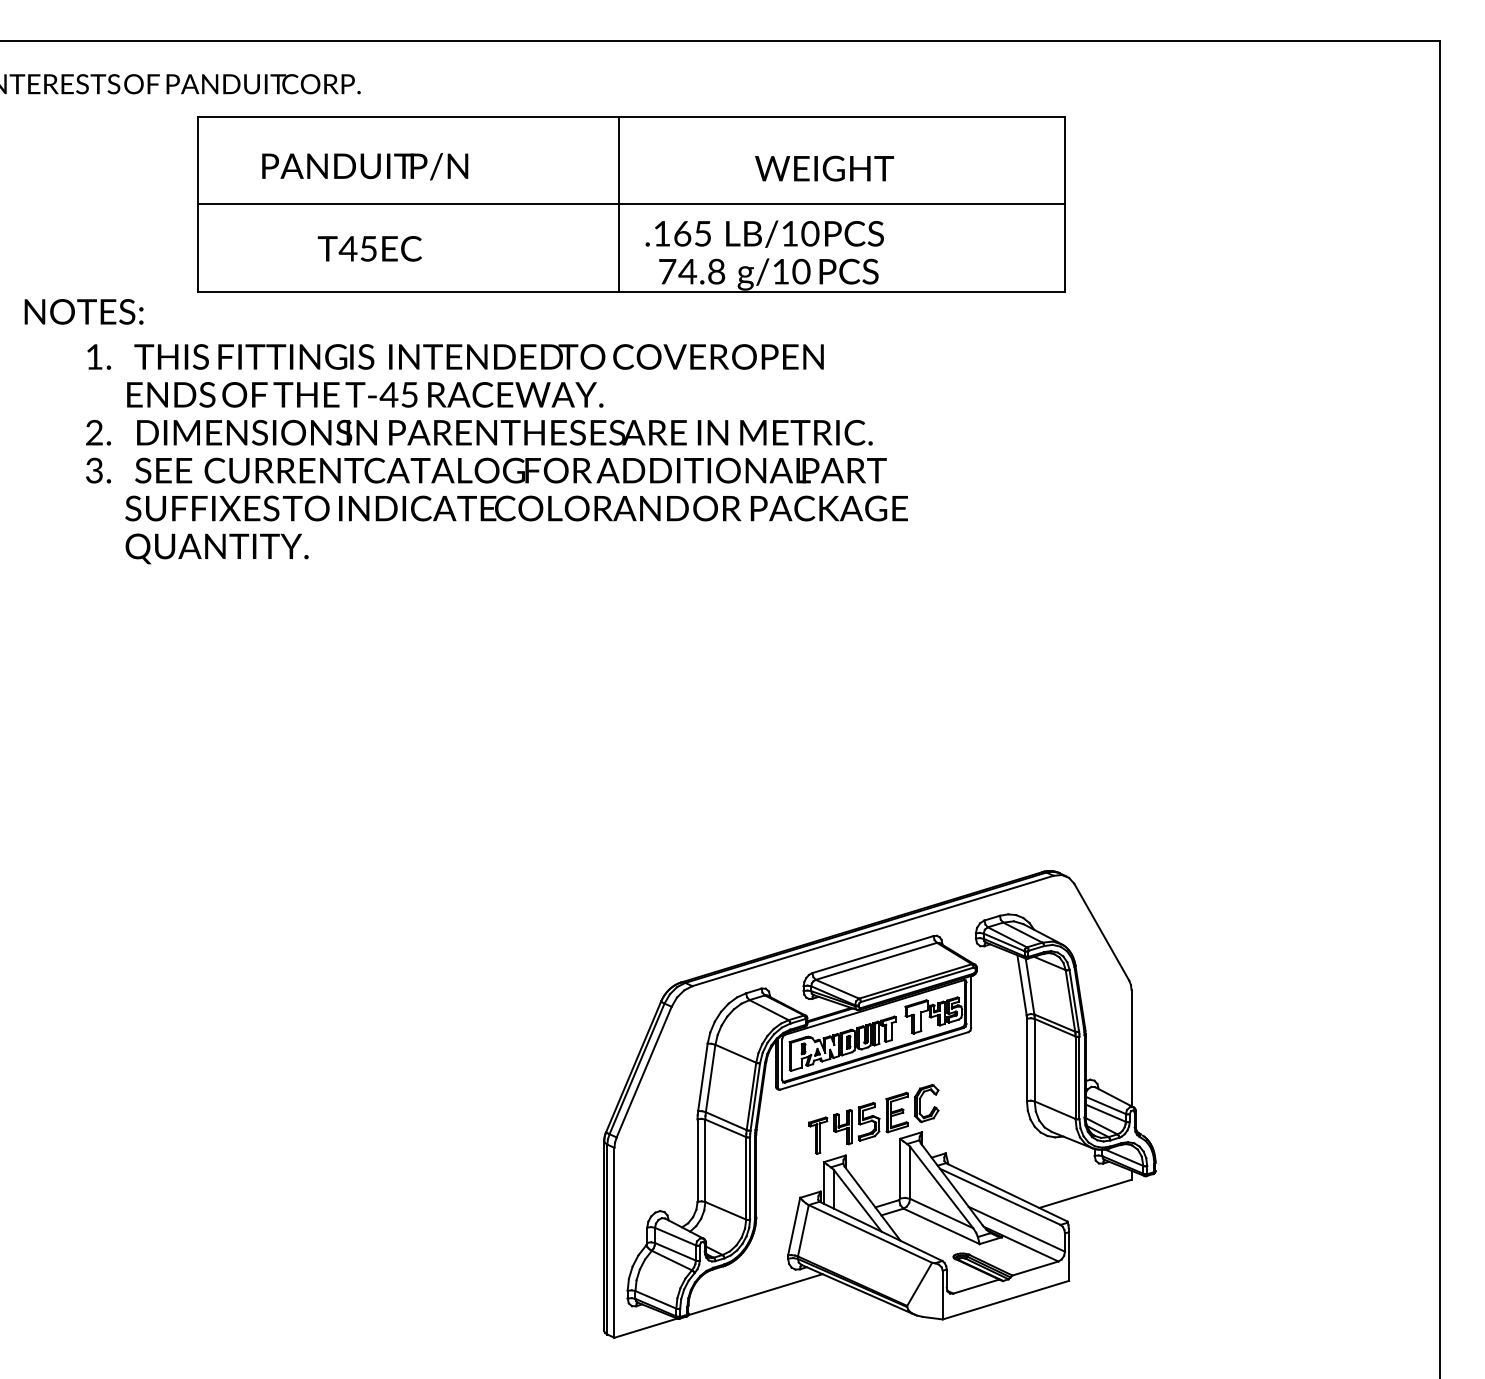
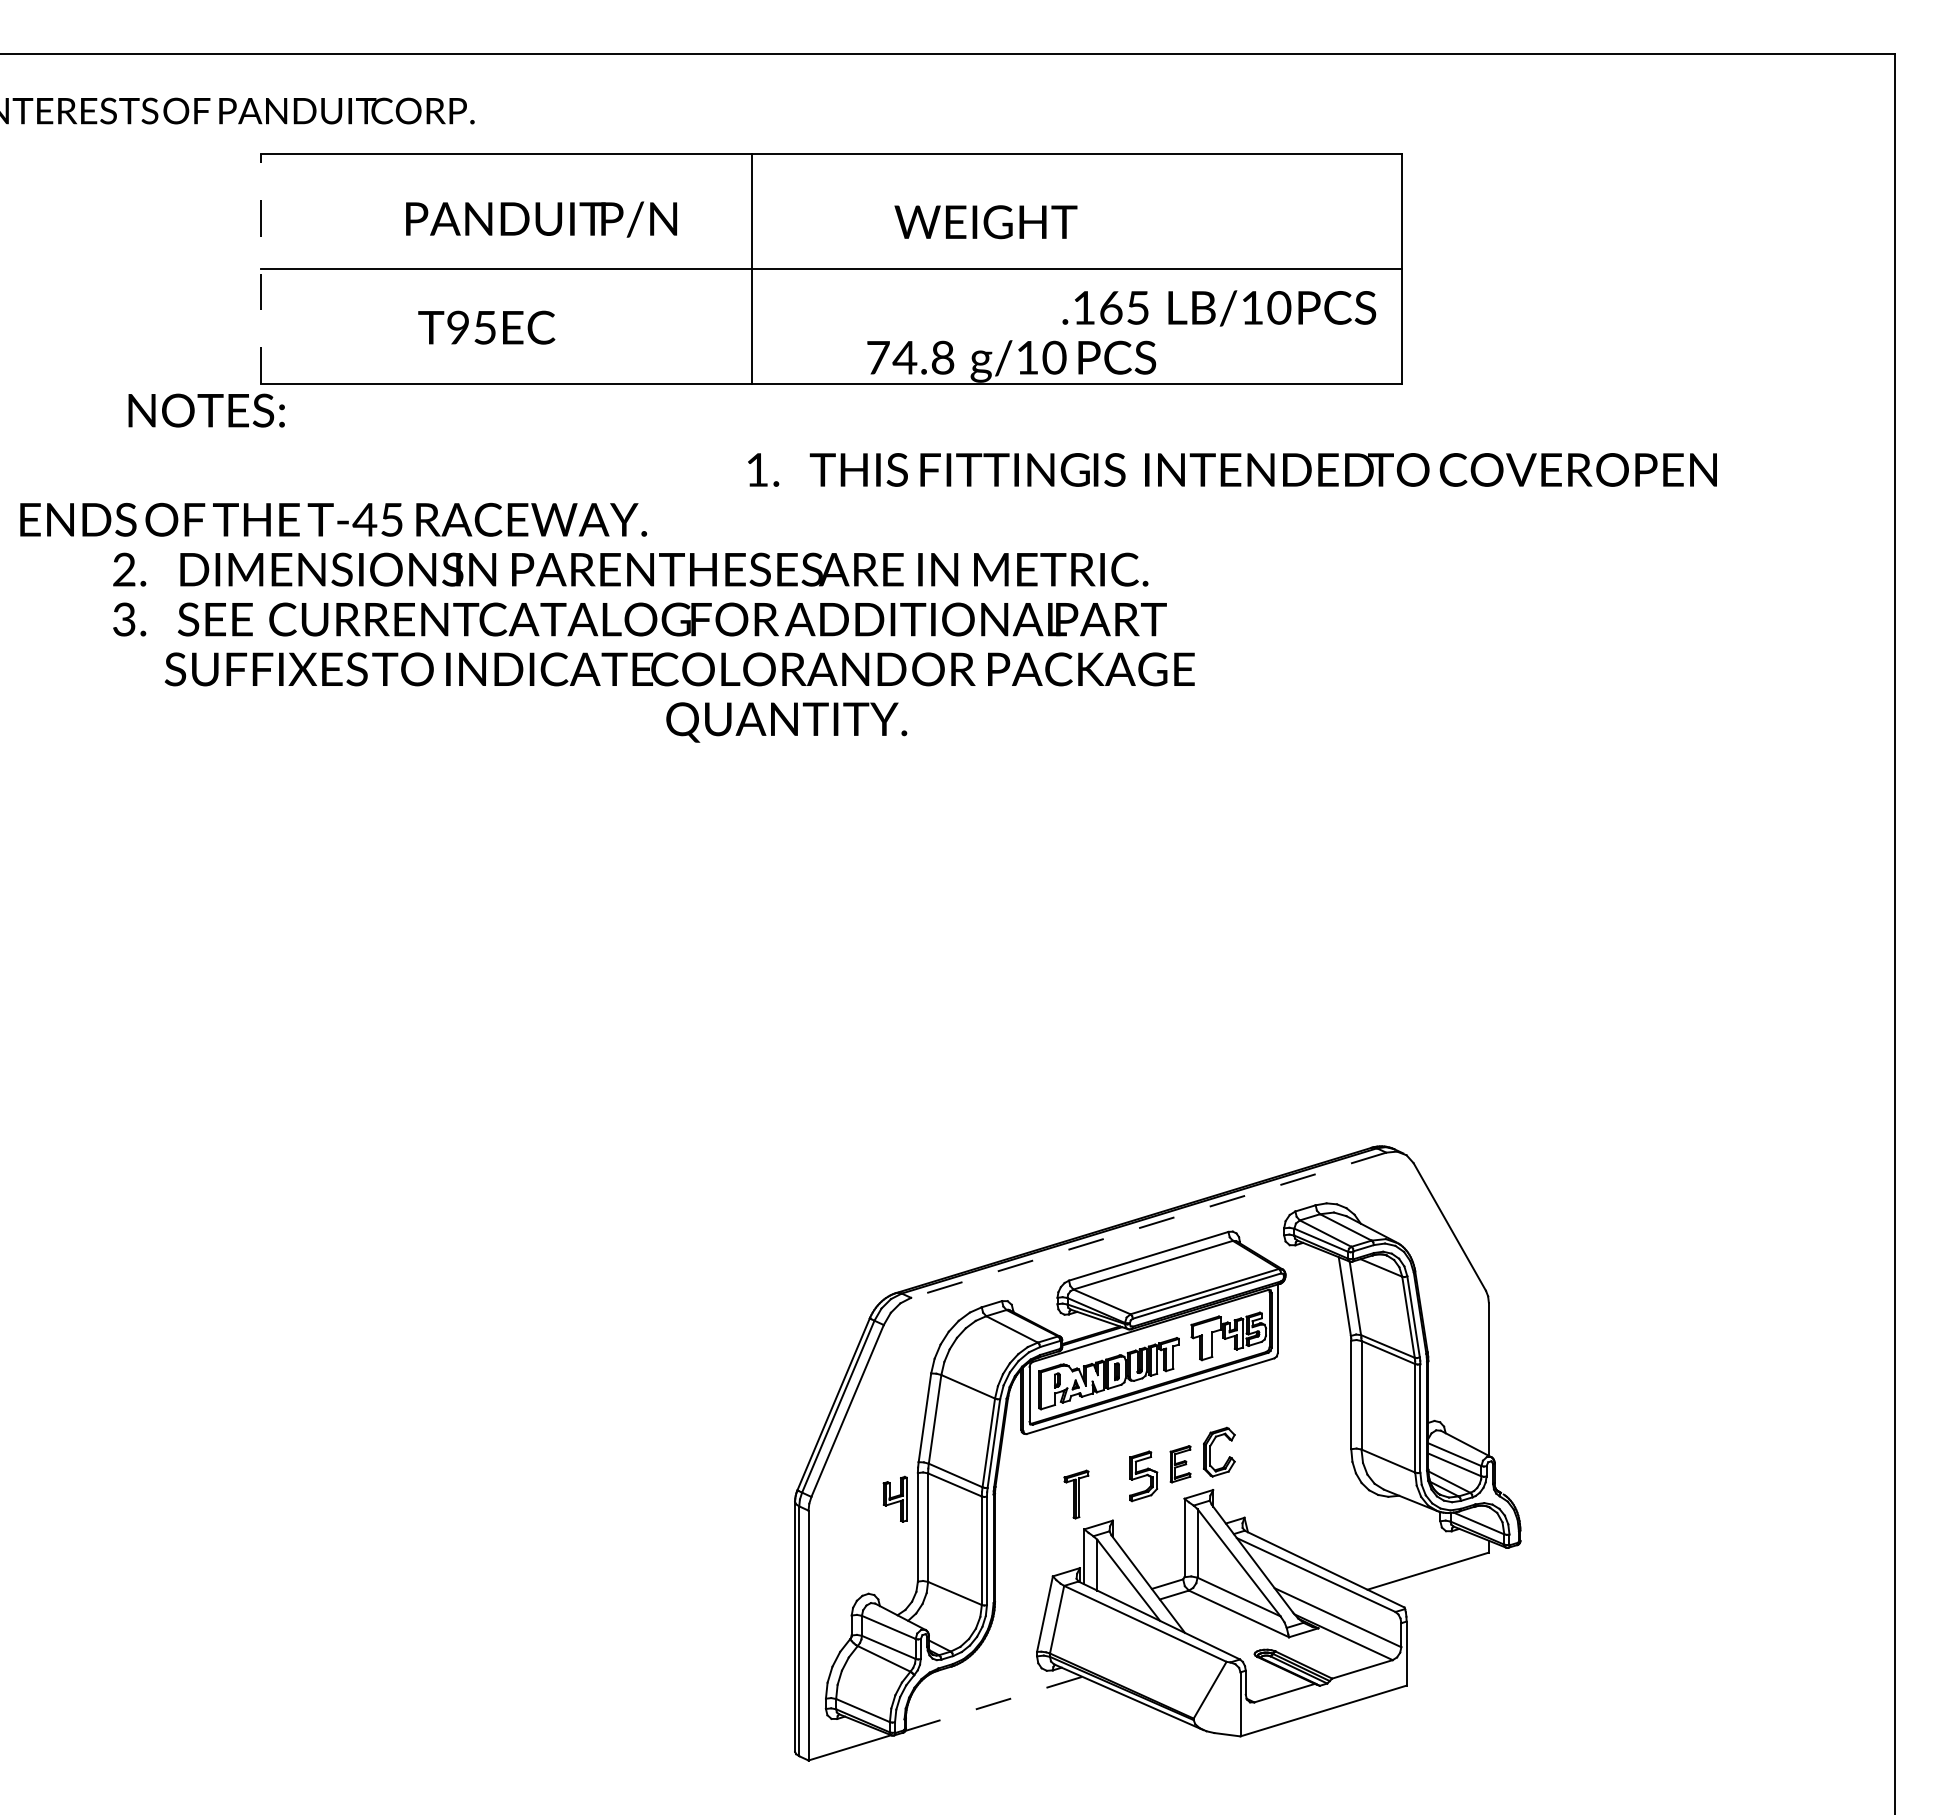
text: (365, 166) -> (541, 219), moved
text: (824, 168) -> (985, 222), moved
line: (197, 203) -> (260, 268), solid -> dashed
line: (619, 203) -> (751, 268), moved
text: (764, 234) -> (1219, 308), moved
text: (347, 248) -> (457, 327), T45EC -> T95EC
text: (83, 311) -> (206, 410), moved
text: (455, 356) -> (1232, 469), moved
text: (365, 394) -> (333, 519), moved
text: (216, 548) -> (786, 722), moved
line: (872, 931) -> (1148, 1225), solid -> dashed
part: (897, 1112) -> (1180, 1464), size x0.7
part: (842, 1126) -> (894, 1498), moved
line: (755, 1294) -> (993, 1703), solid -> dashed

